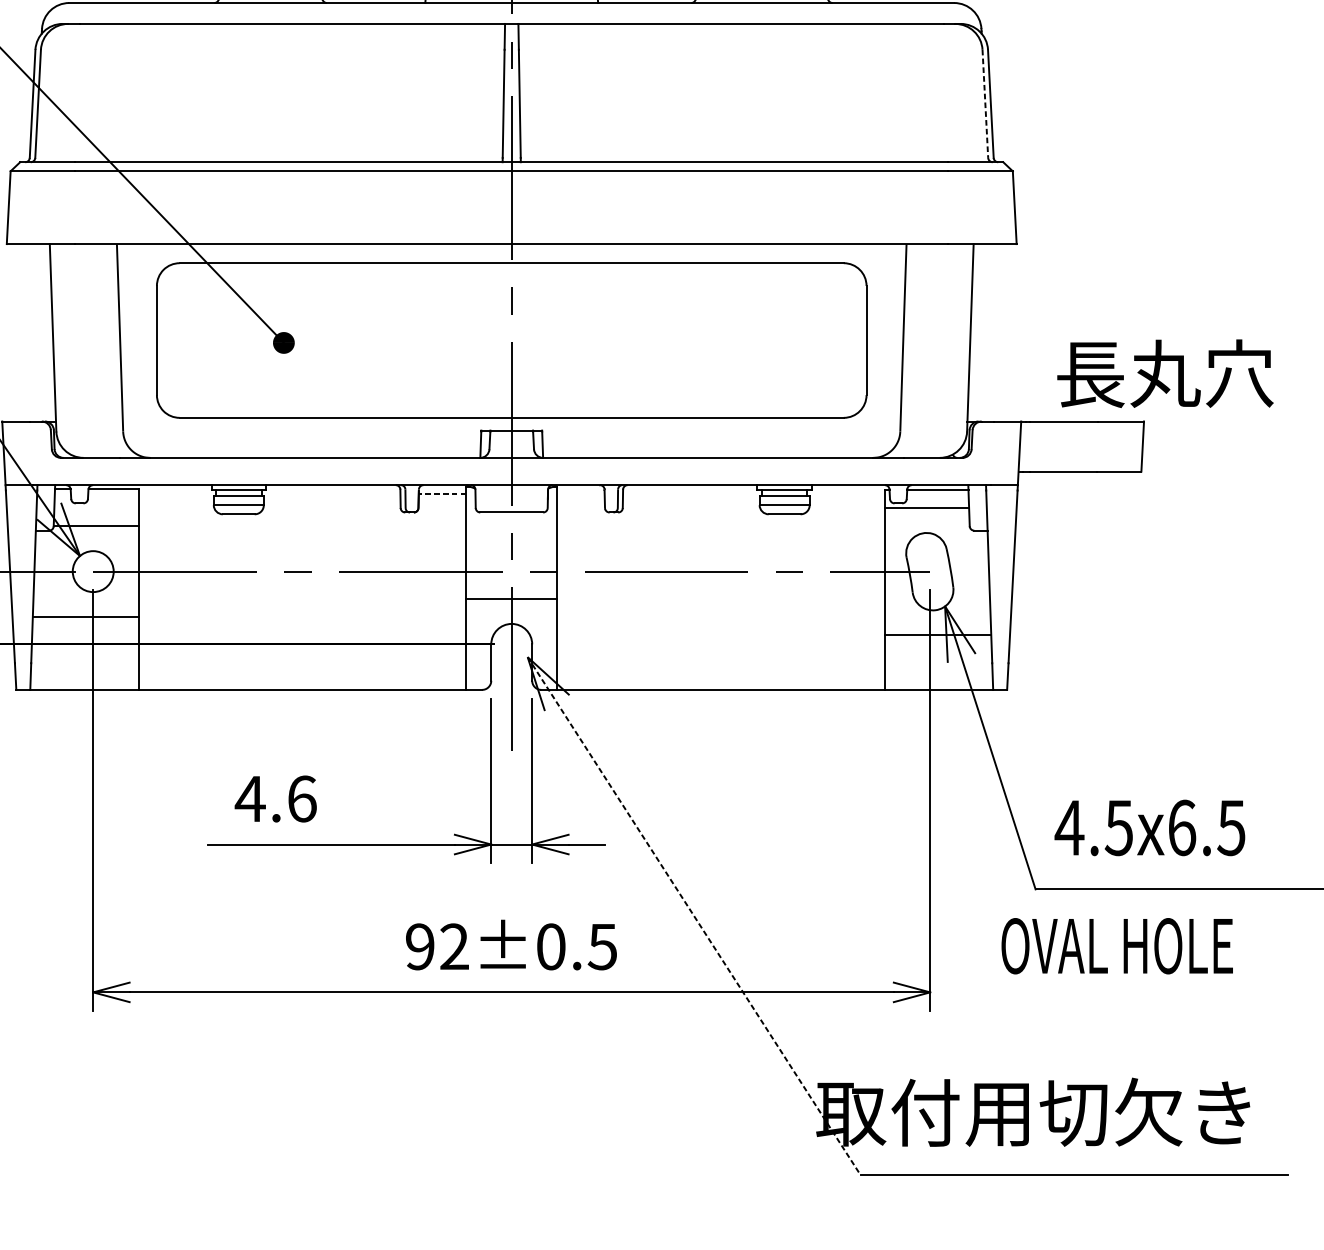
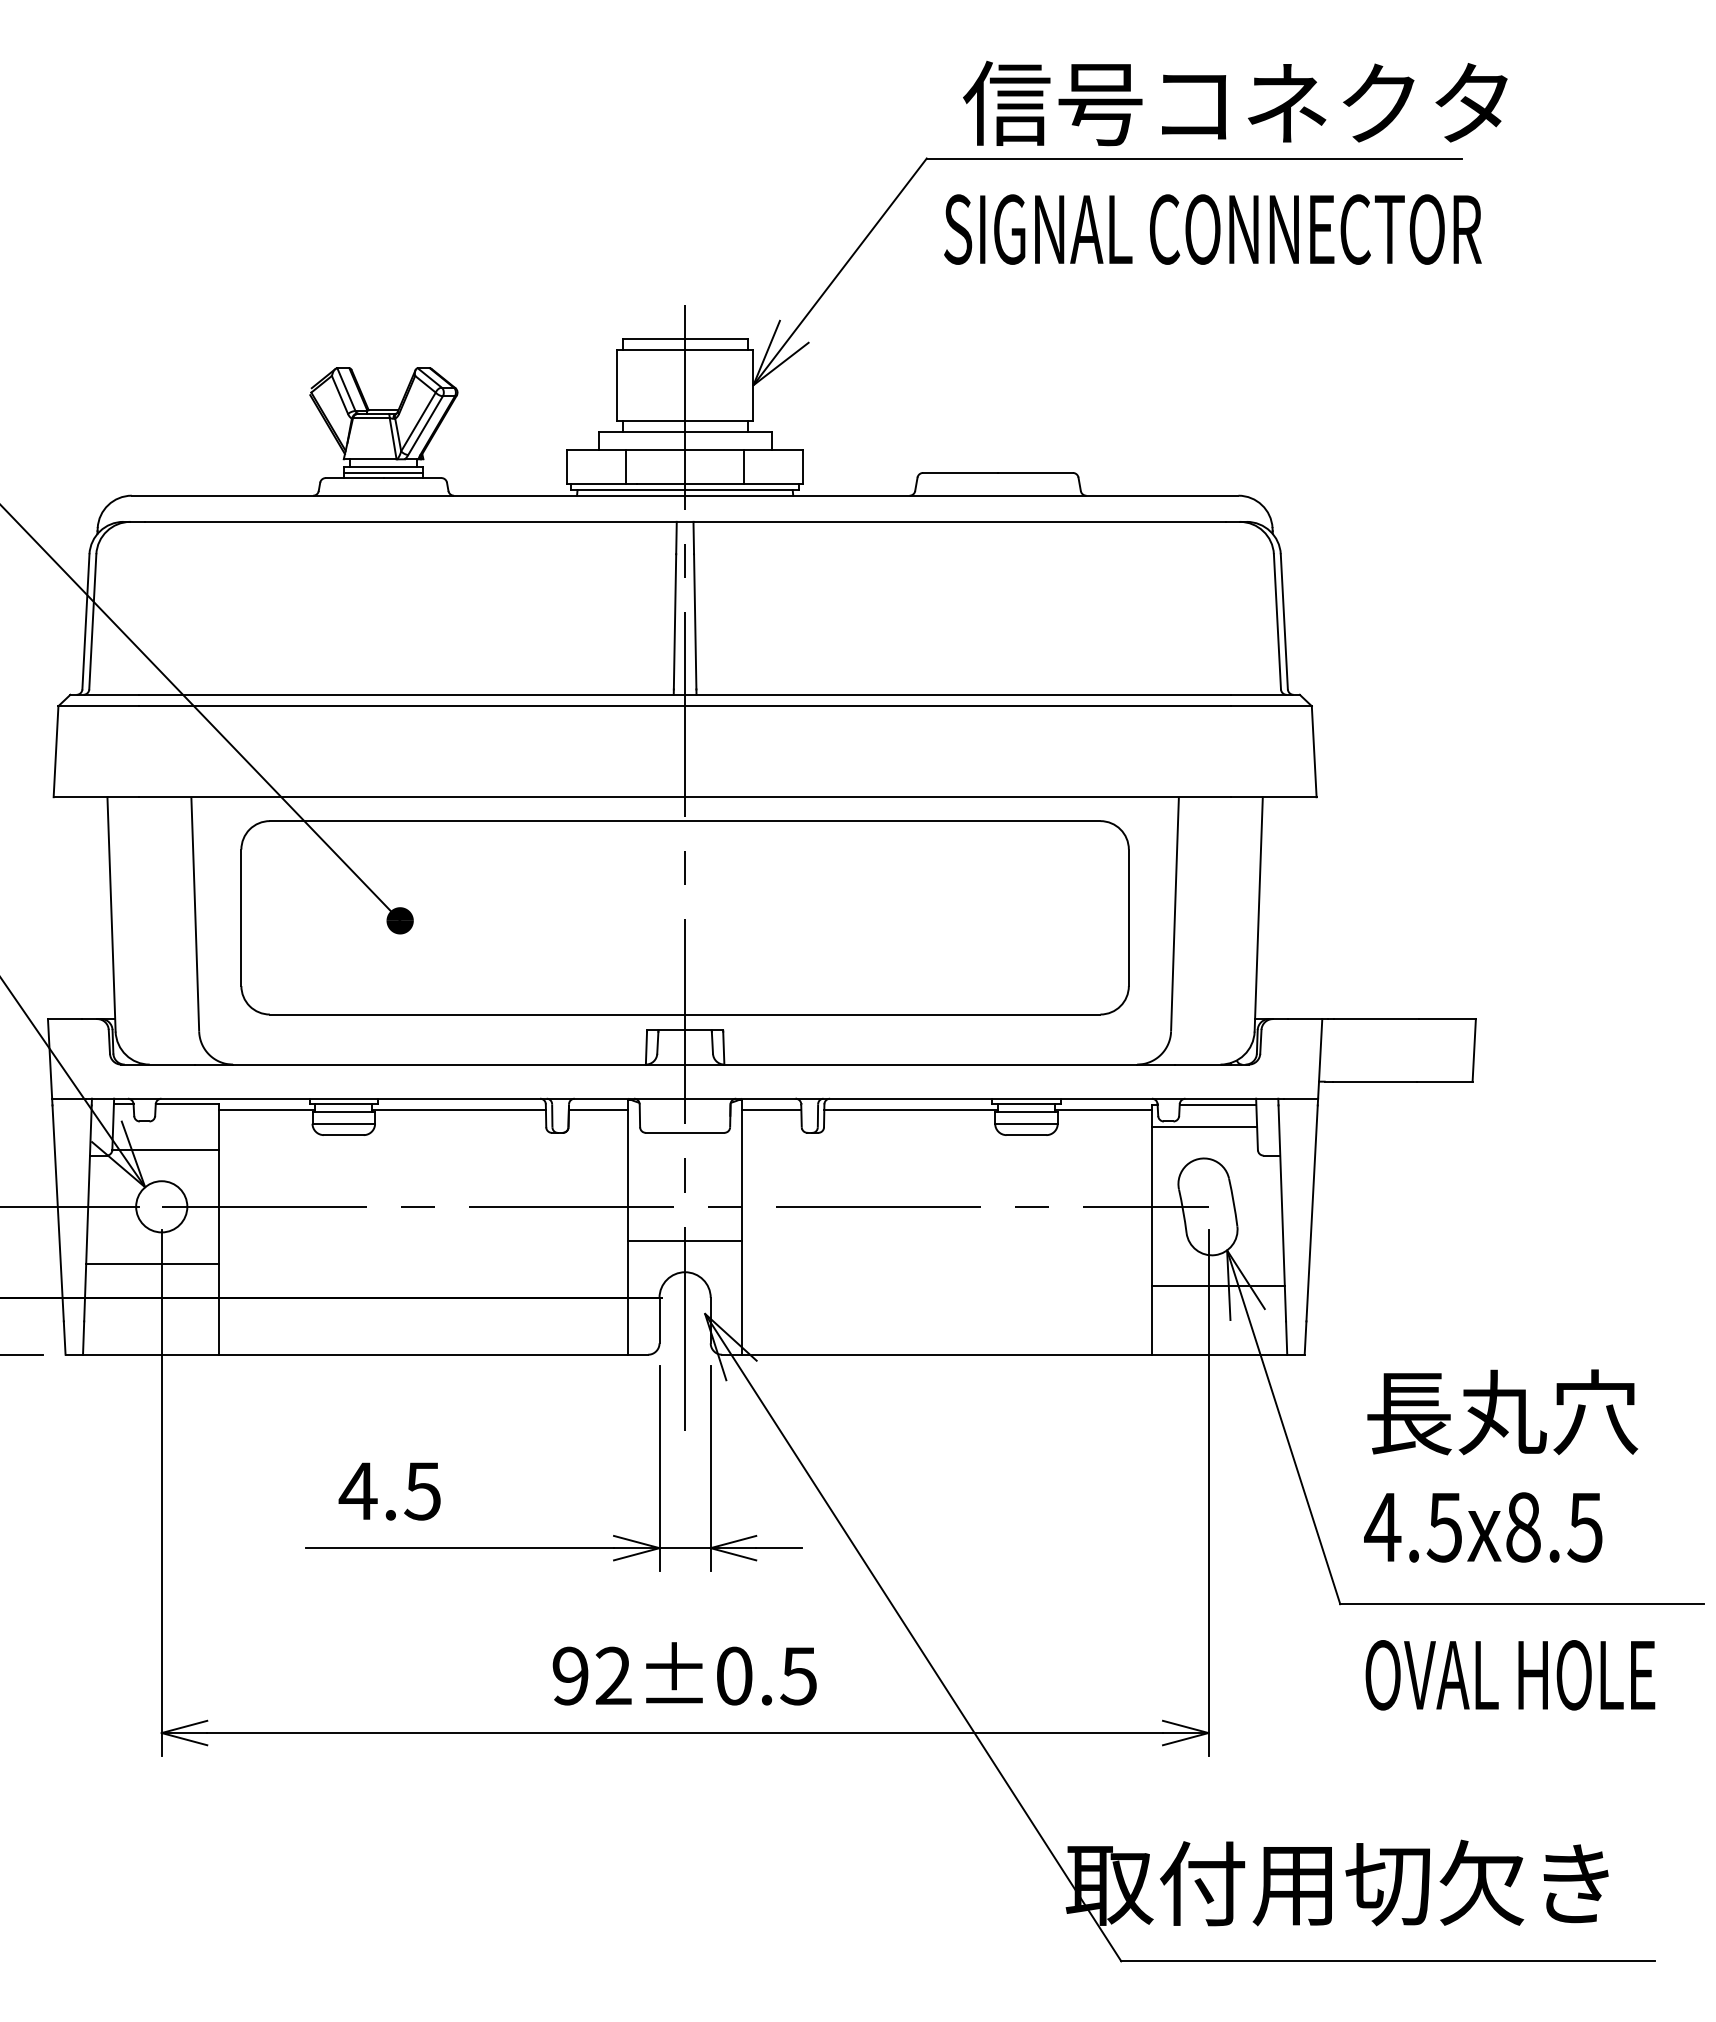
line: (985, 103) -> (1277, 621), dashed -> solid
text: (1165, 373) -> (1502, 1412), moved
line: (177, 493) -> (266, 1109), added
line: (330, 493) -> (458, 1109), added
line: (442, 493) -> (598, 1109), dashed -> solid
line: (580, 493) -> (771, 1109), added
line: (692, 493) -> (911, 1109), added
line: (845, 493) -> (1102, 1109), added
text: (301, 798) -> (422, 1490), 4.6 -> 4.5
text: (1182, 828) -> (1523, 1527), 4.5x6.5 -> 4.5x8.5
line: (694, 915) -> (913, 1637), dashed -> solid
text: (1117, 946) -> (1510, 1675), moved

